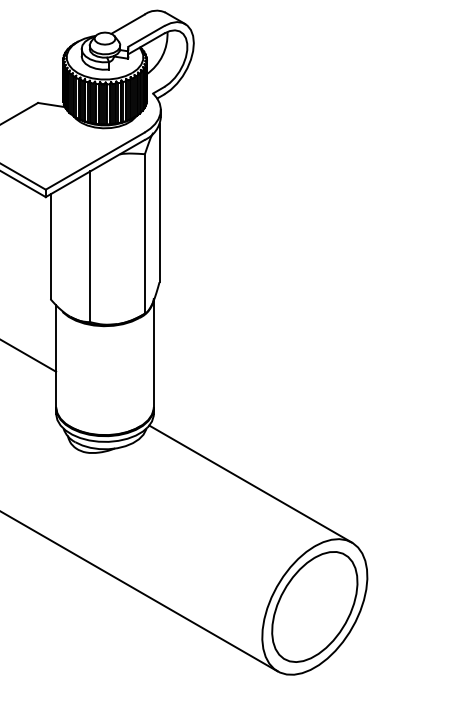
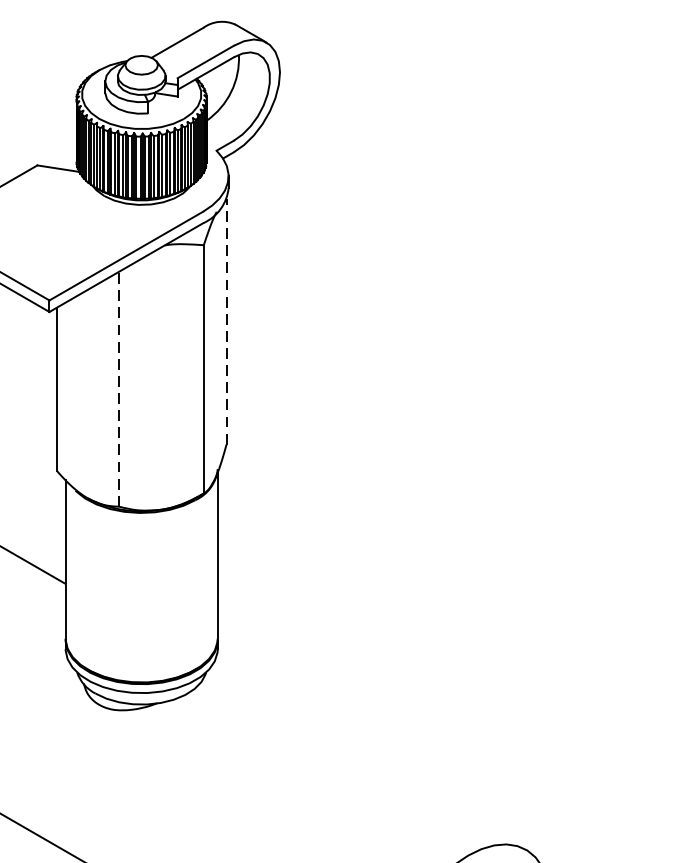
line: (159, 203) -> (226, 321), solid -> dashed
line: (90, 246) -> (119, 388), solid -> dashed
line: (250, 483) -> (368, 757), removed

